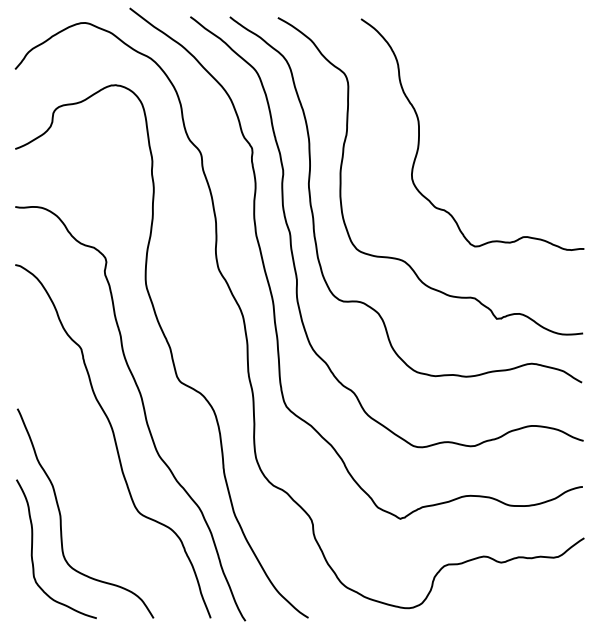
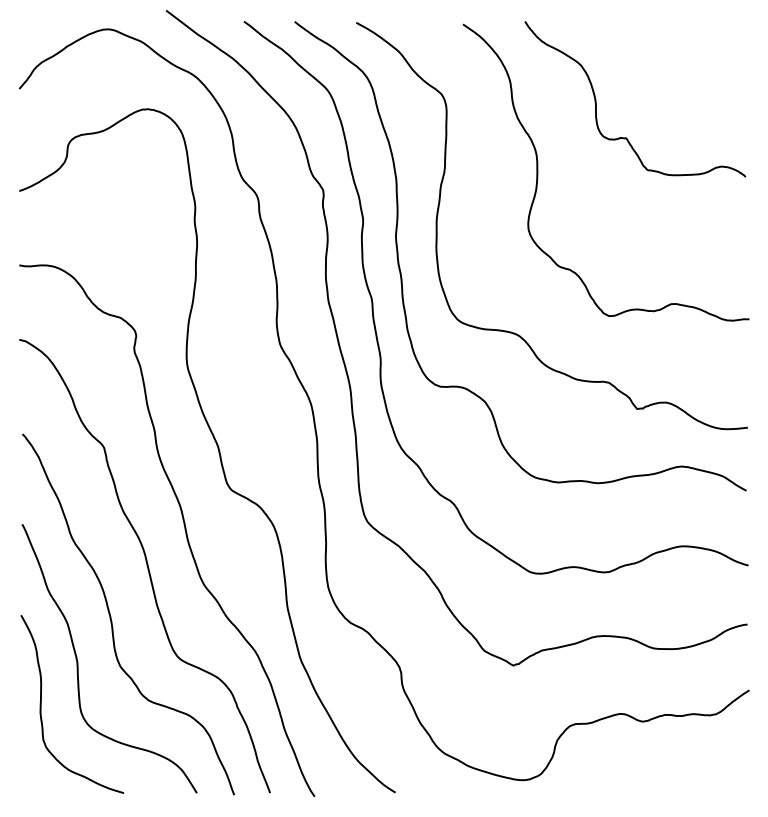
curve: (465, 77) -> (596, 99), added
curve: (87, 481) -> (112, 617), added

